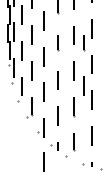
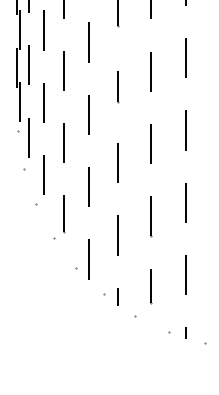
line: (84, 43) -> (171, 88), removed
line: (83, 85) -> (169, 173), removed
line: (43, 161) -> (88, 327), removed

